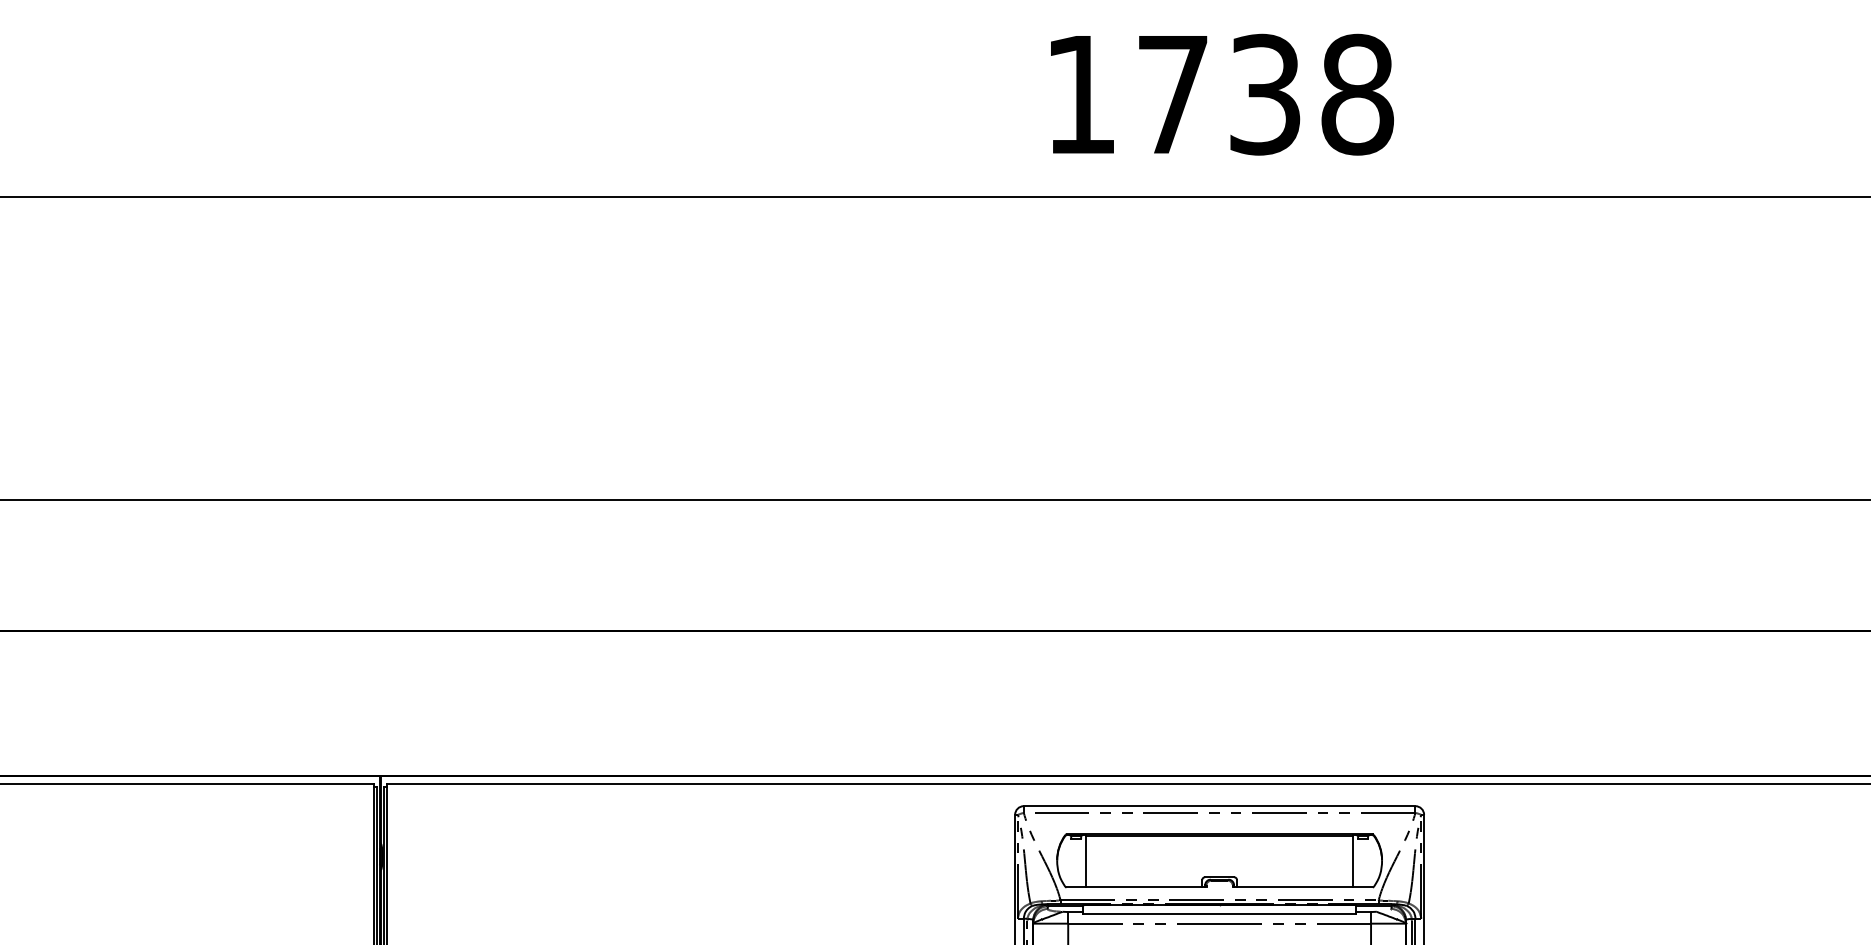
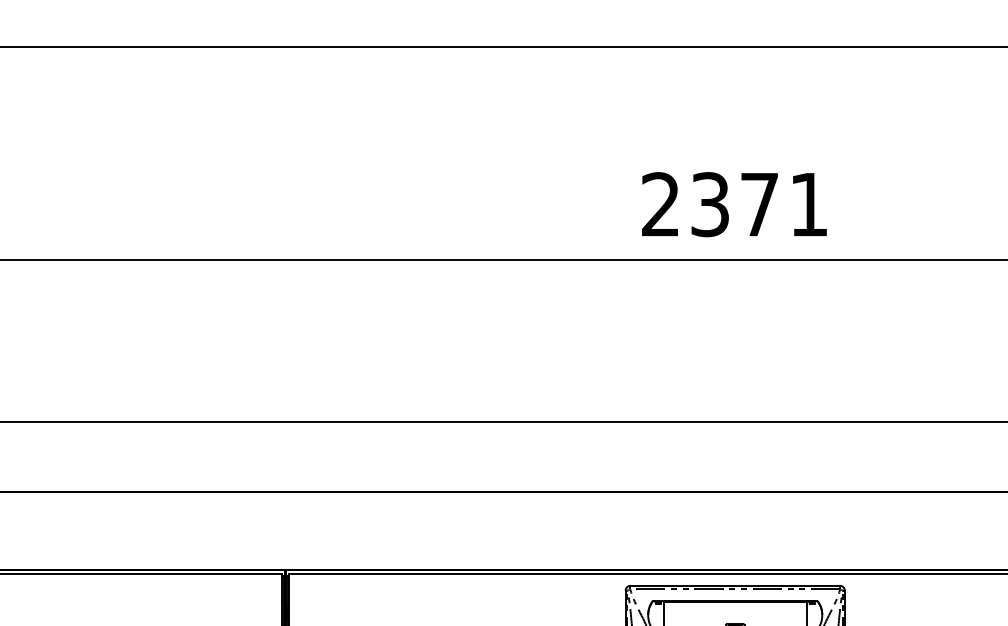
text: (1220, 94) -> (735, 204), 1738 -> 2371

